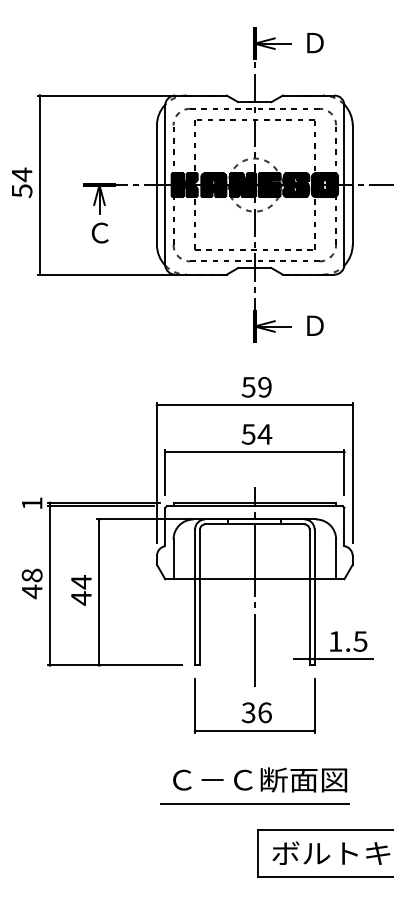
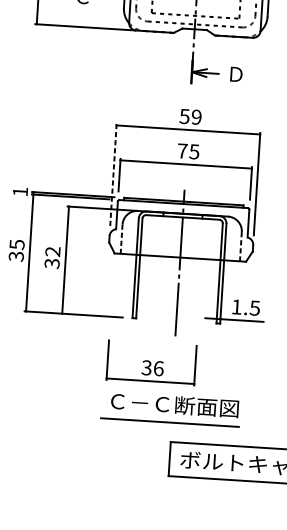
text: (256, 434) -> (188, 151), 54 -> 75
line: (156, 472) -> (113, 174), solid -> dashed
line: (173, 559) -> (121, 239), solid -> dashed
line: (336, 559) -> (241, 246), solid -> dashed
text: (31, 583) -> (16, 250), 48 -> 35
text: (81, 590) -> (52, 257), 44 -> 32
part: (254, 705) -> (151, 362), moved

